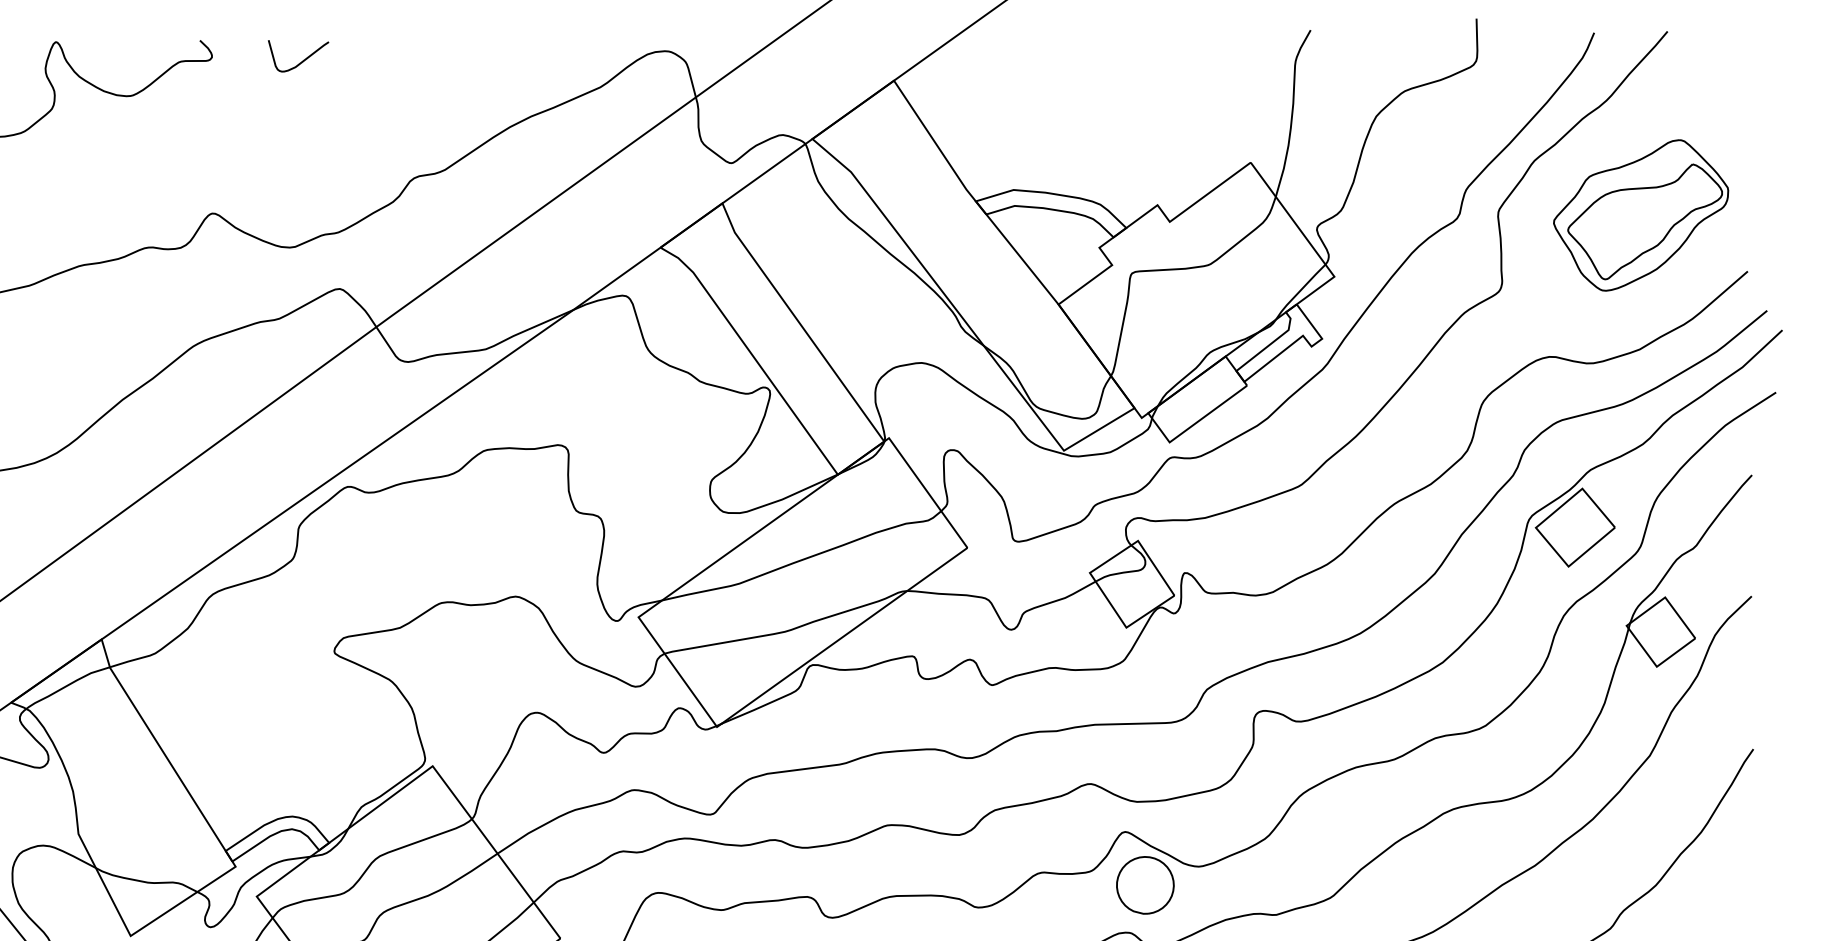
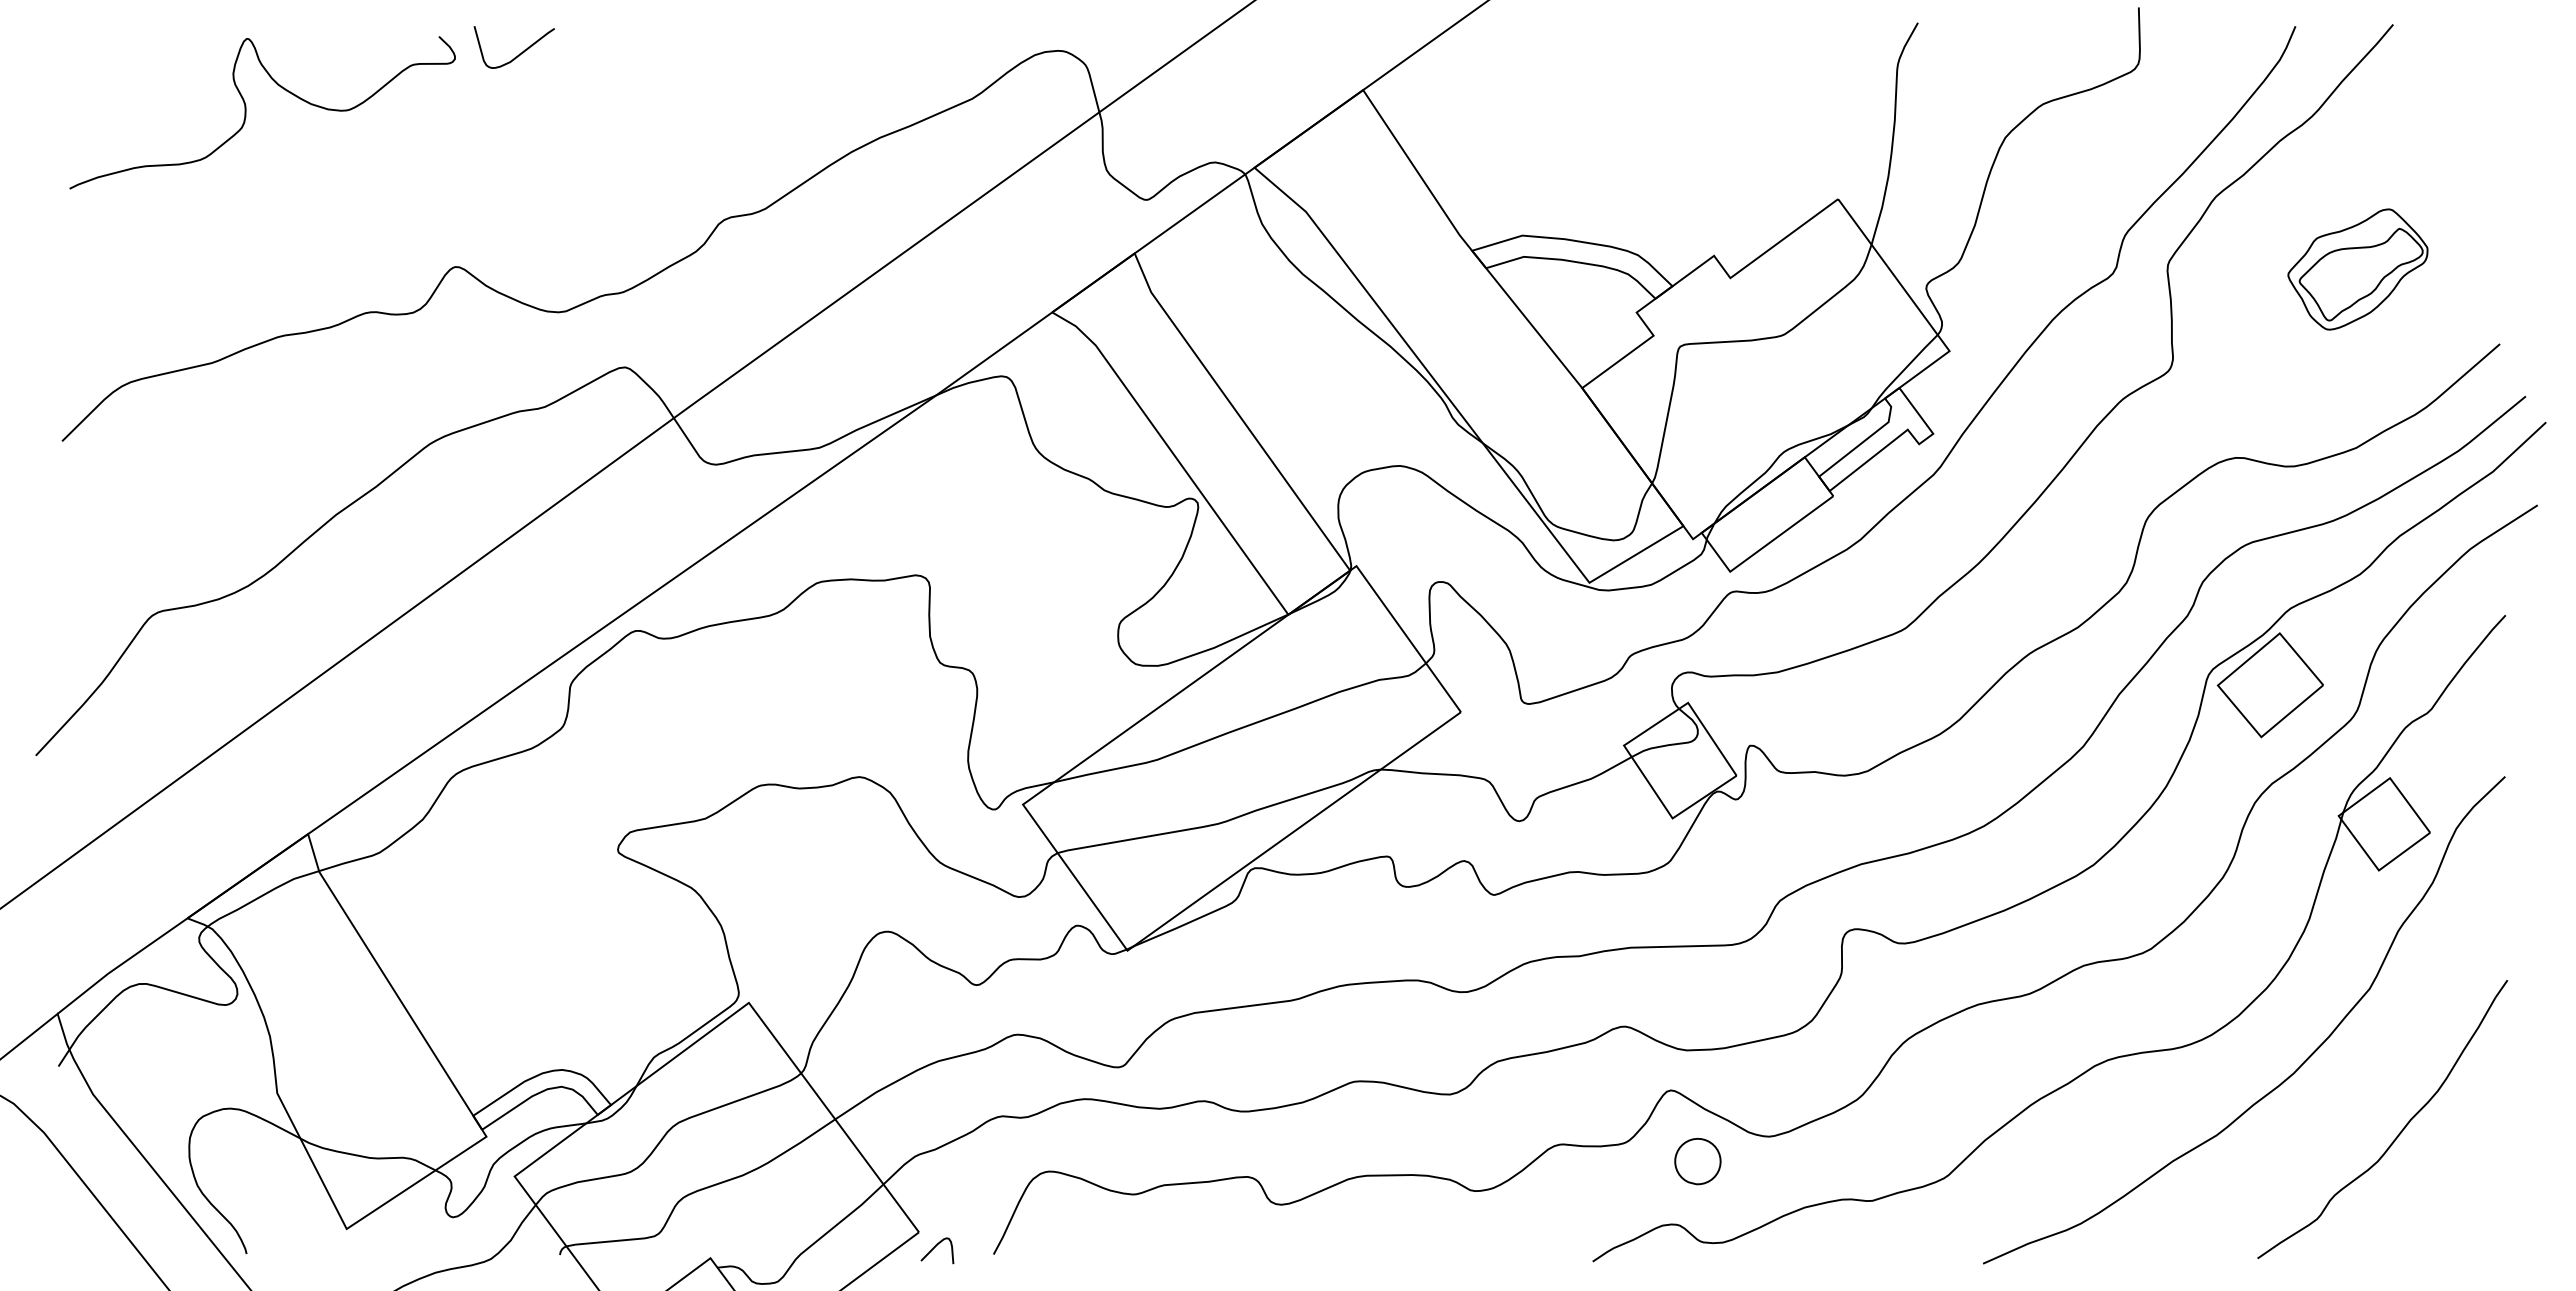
curve: (302, 60) -> (519, 53), moved
part: (1640, 215) -> (2357, 269), size x0.6
part: (1145, 885) -> (1697, 1161), size x0.6

